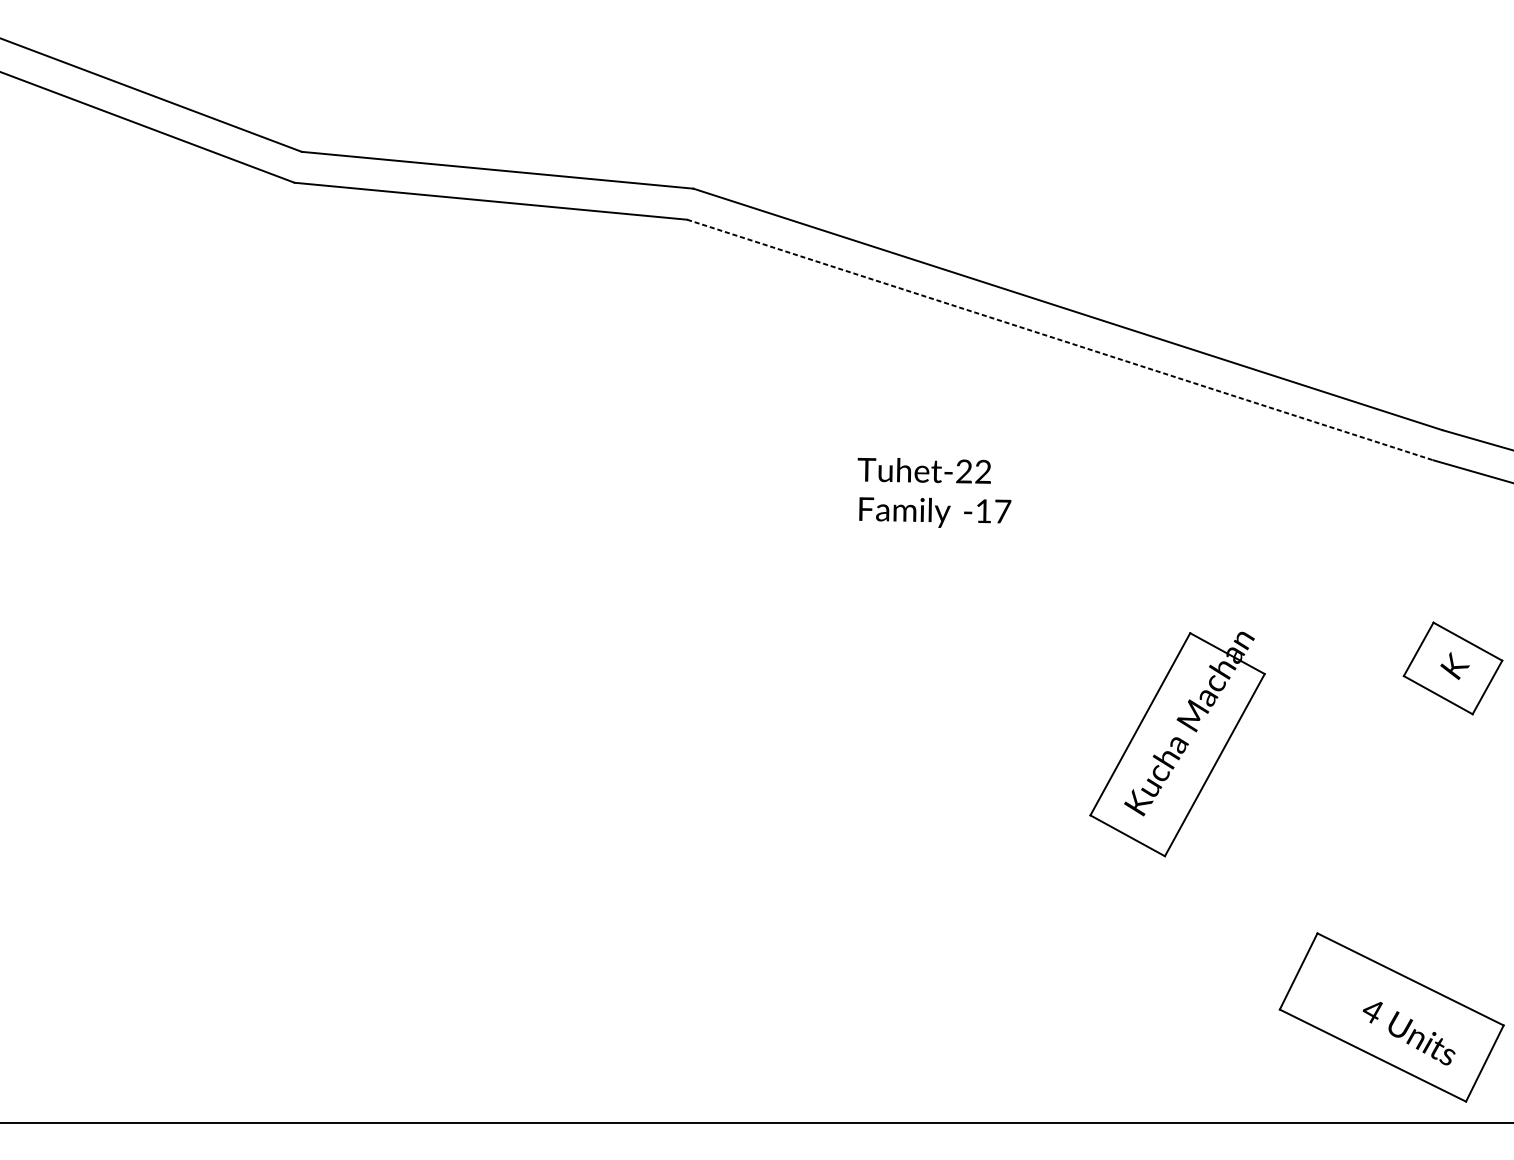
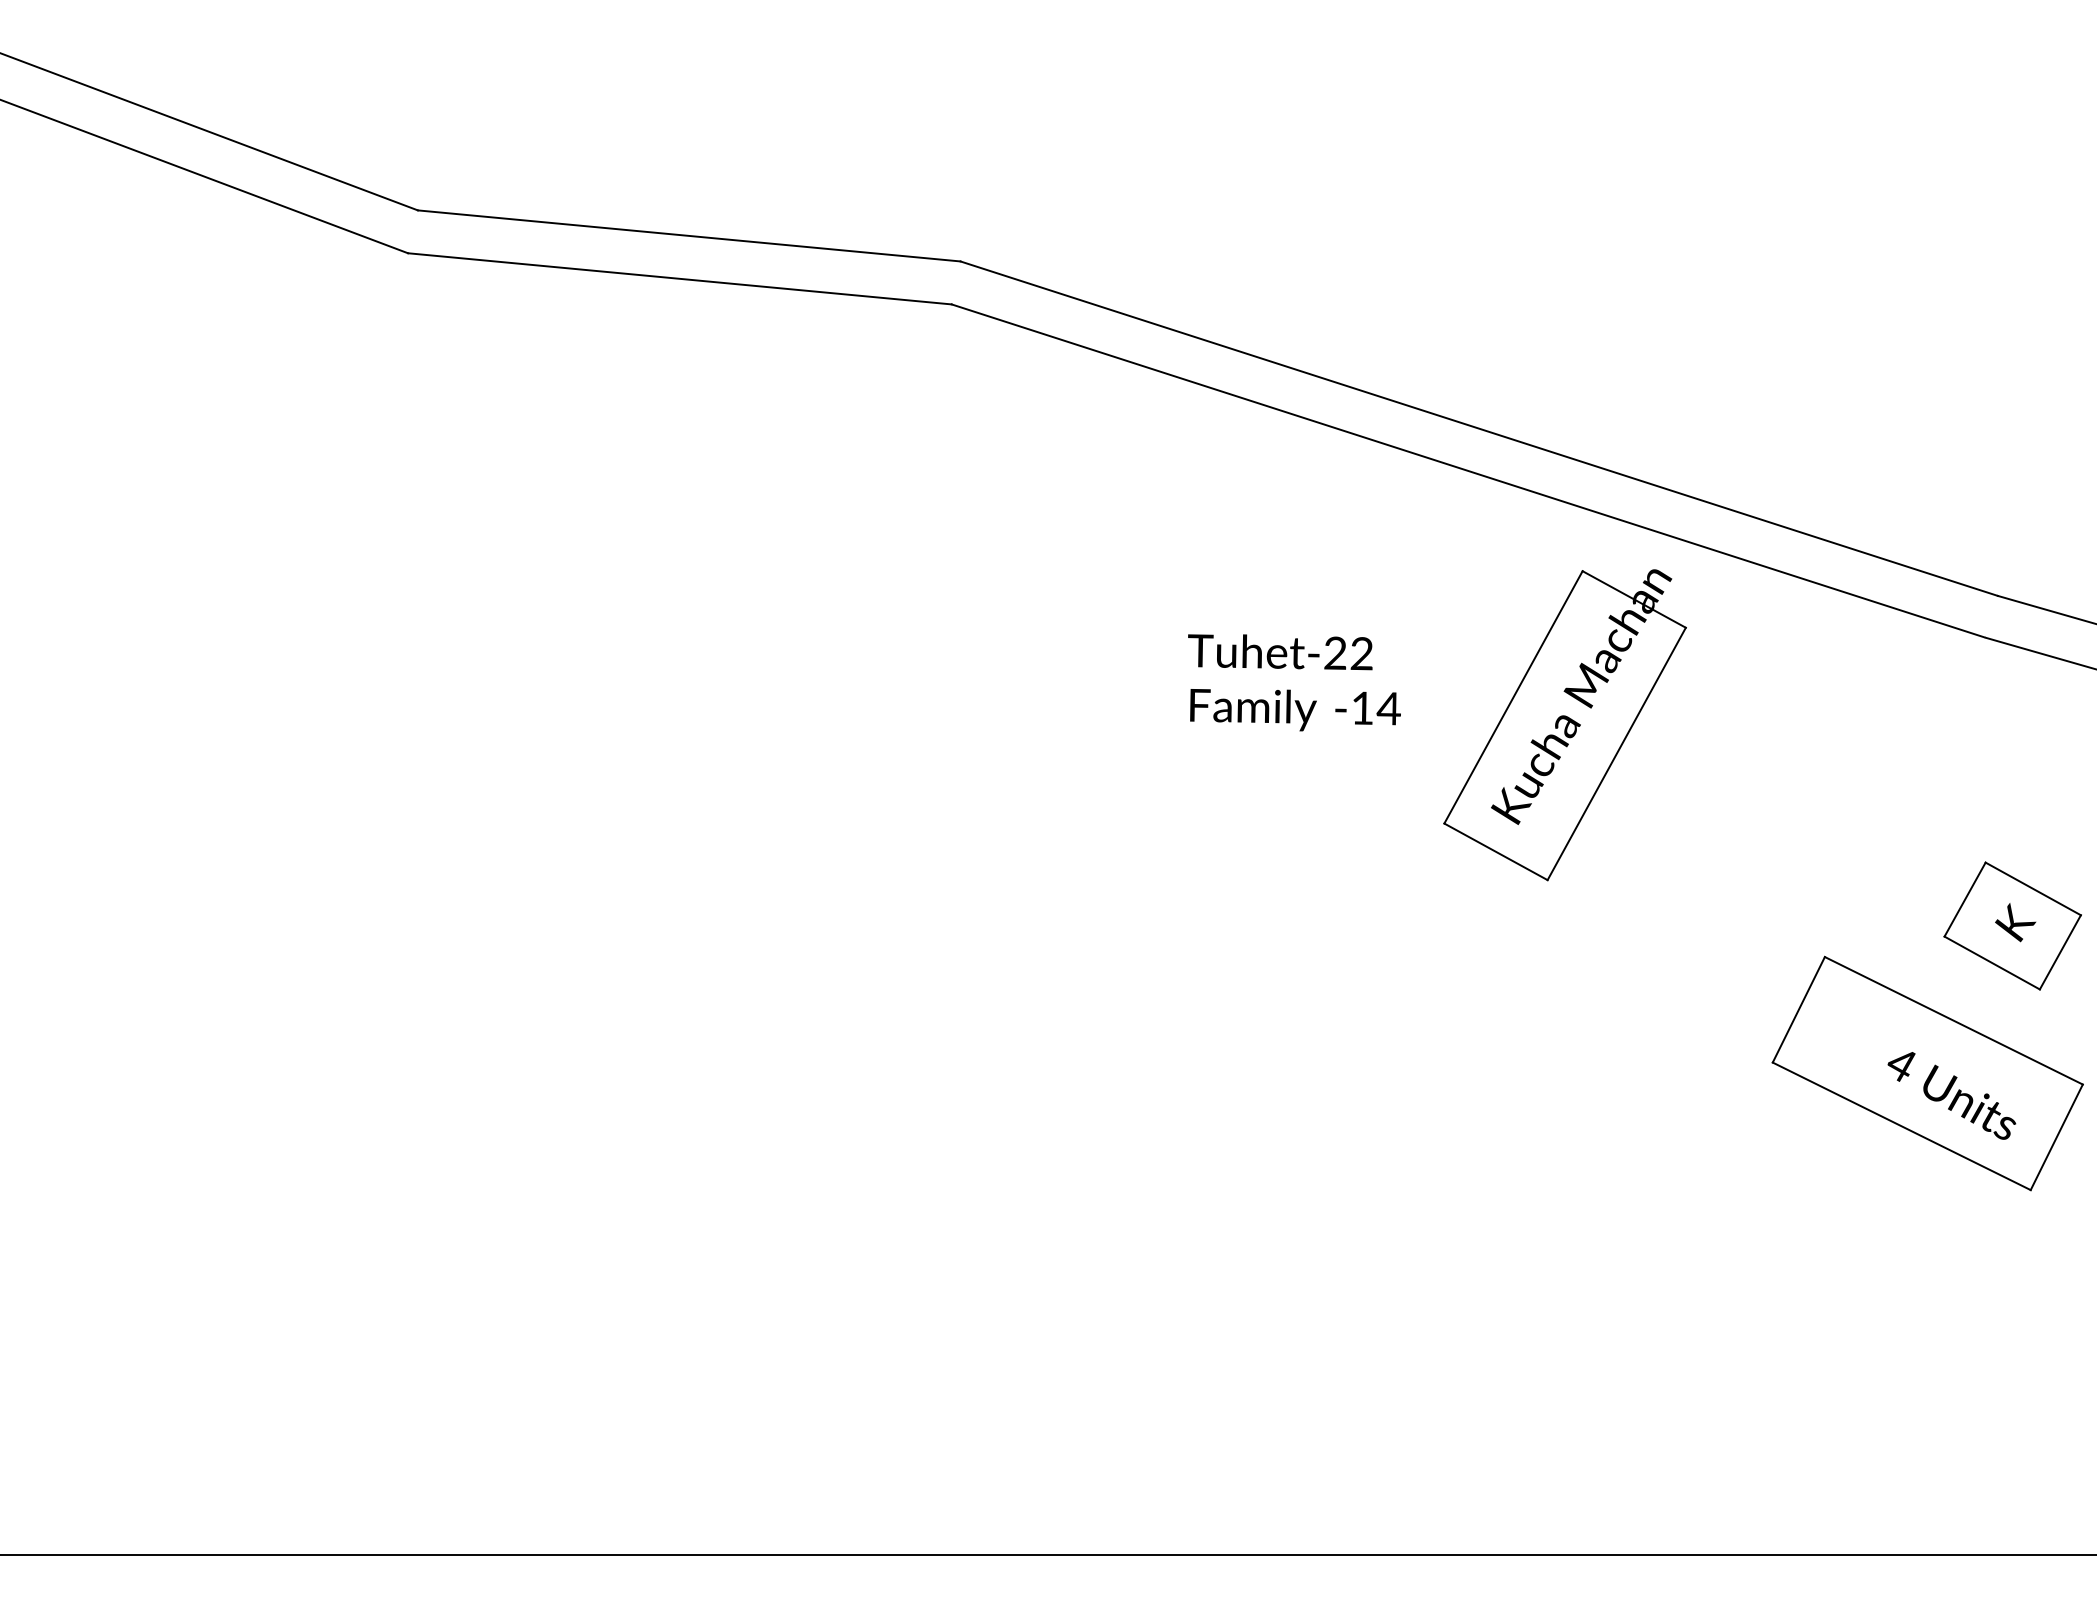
line: (1060, 339) -> (1468, 470), dashed -> solid
text: (1002, 511) -> (1388, 708), -17 -> -14
part: (1177, 744) -> (1564, 725), moved
part: (1391, 1017) -> (1927, 1073), moved

